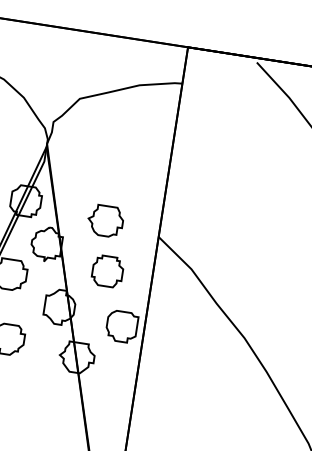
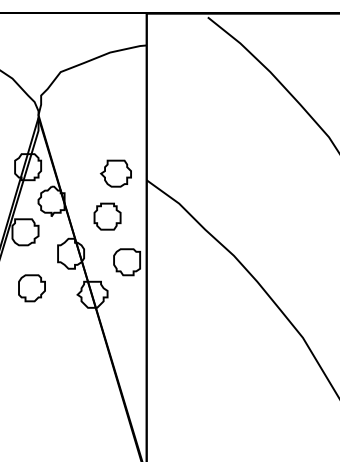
part: (105, 220) -> (115, 173), moved

